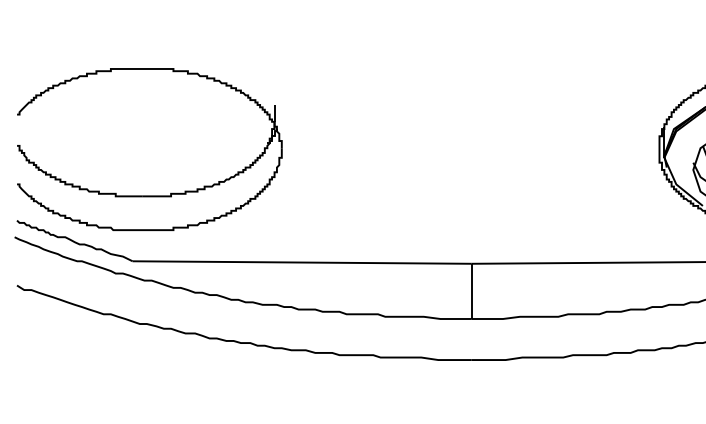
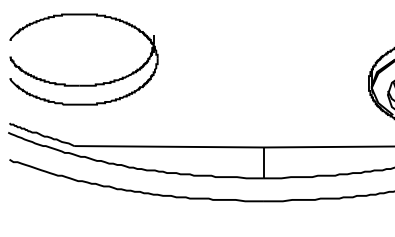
part: (149, 194) -> (83, 84), moved

